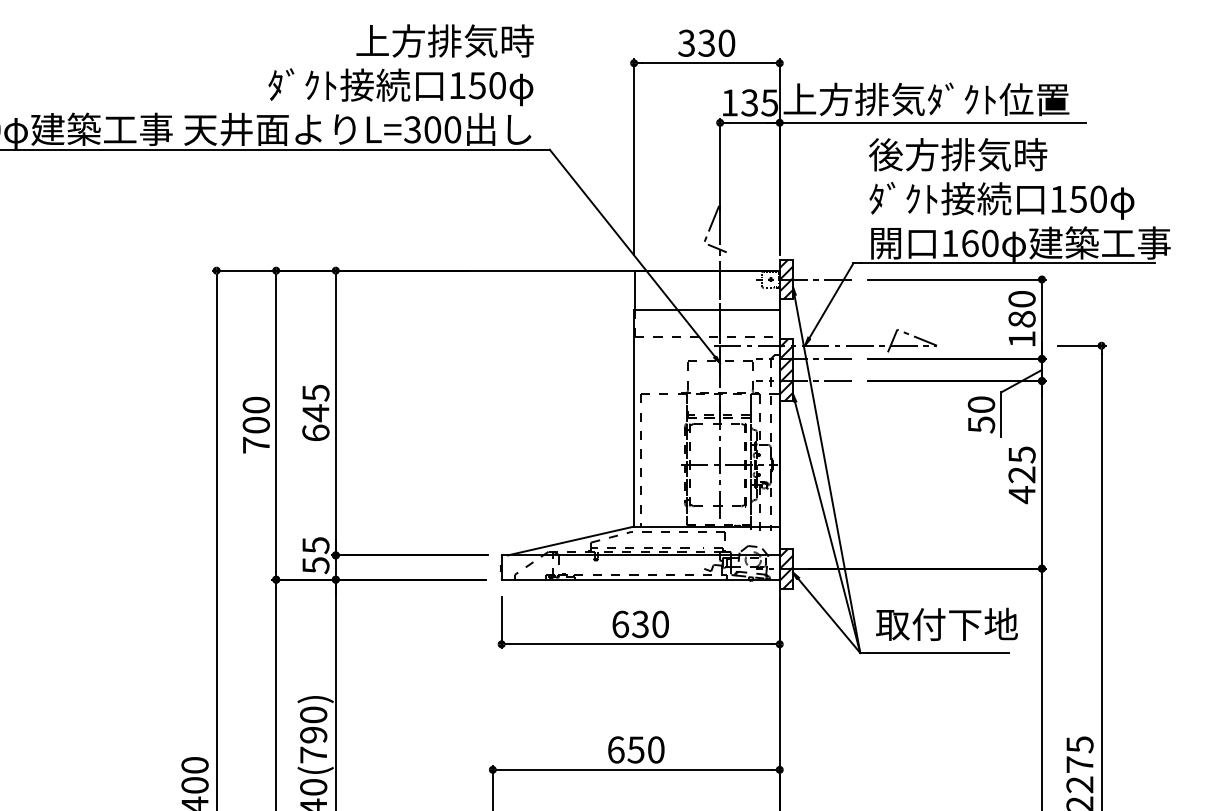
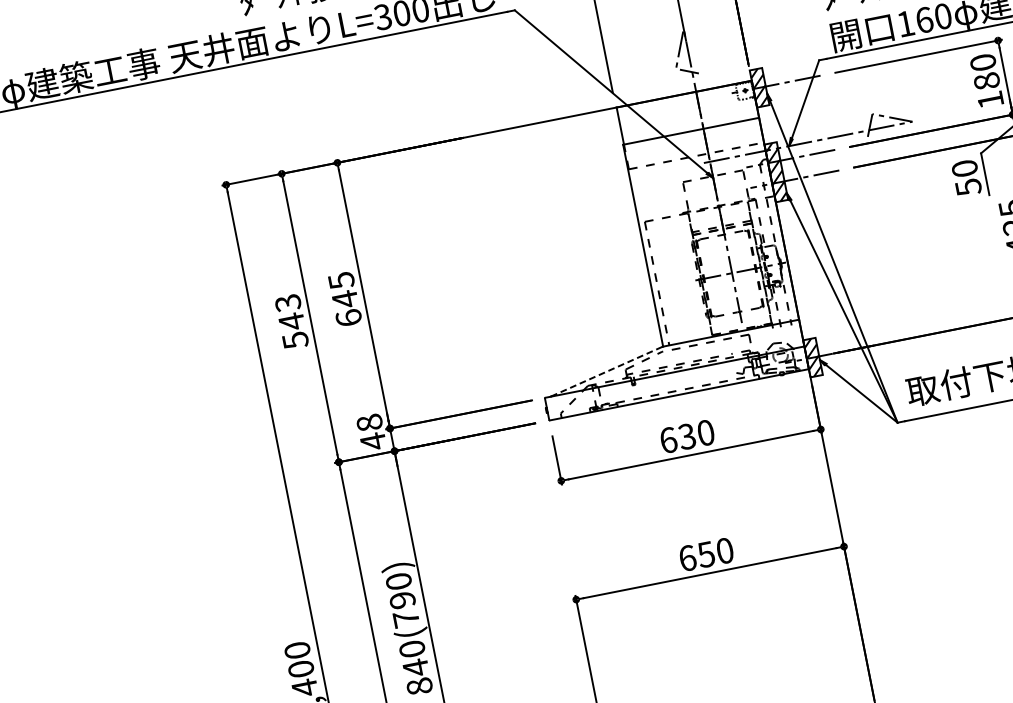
text: (255, 424) -> (290, 321), 700 -> 543
line: (571, 540) -> (607, 371), solid -> dashed
text: (315, 555) -> (371, 432), 55 -> 48

